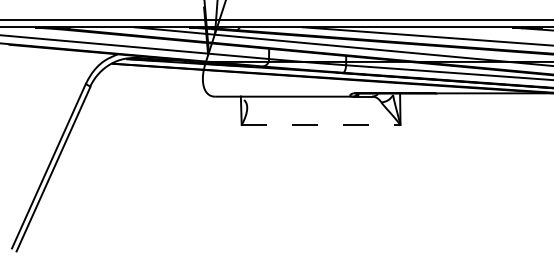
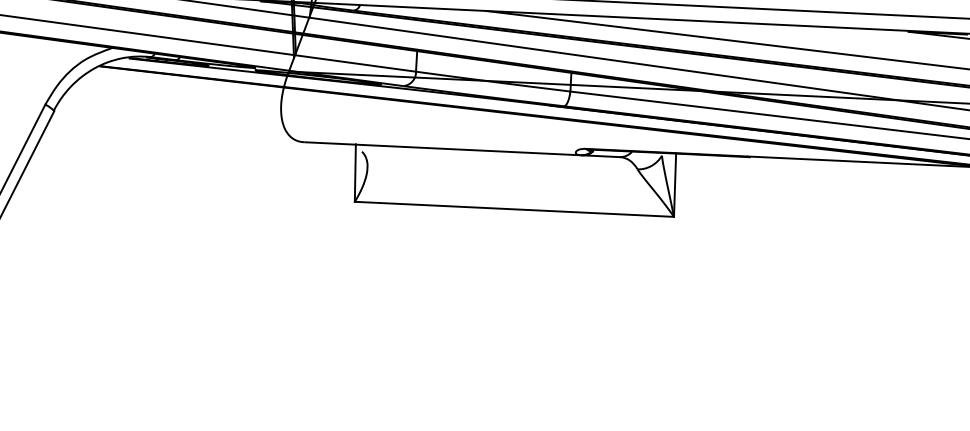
line: (321, 125) -> (515, 210), dashed -> solid

